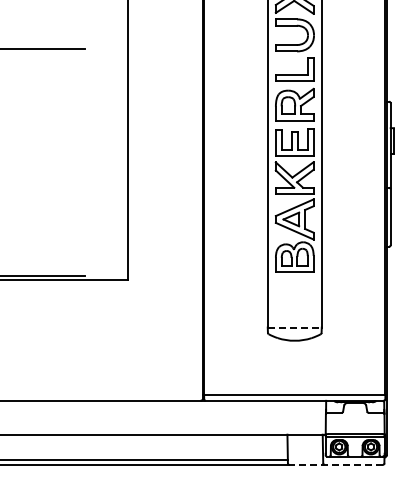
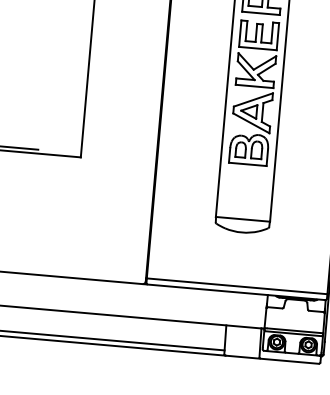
line: (295, 327) -> (243, 219), dashed -> solid
line: (336, 464) -> (272, 359), dashed -> solid

